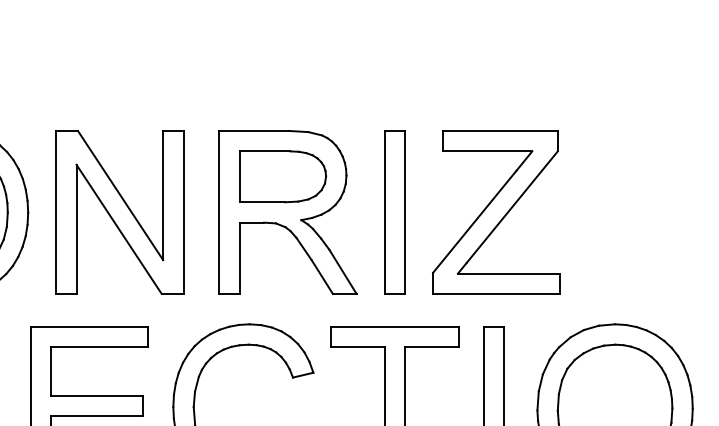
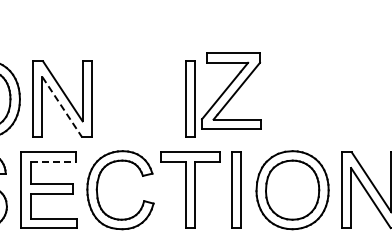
part: (496, 210) -> (231, 90), moved
part: (287, 213) -> (140, 99), removed
line: (119, 230) -> (62, 107), solid -> dashed
line: (100, 346) -> (53, 161), solid -> dashed

